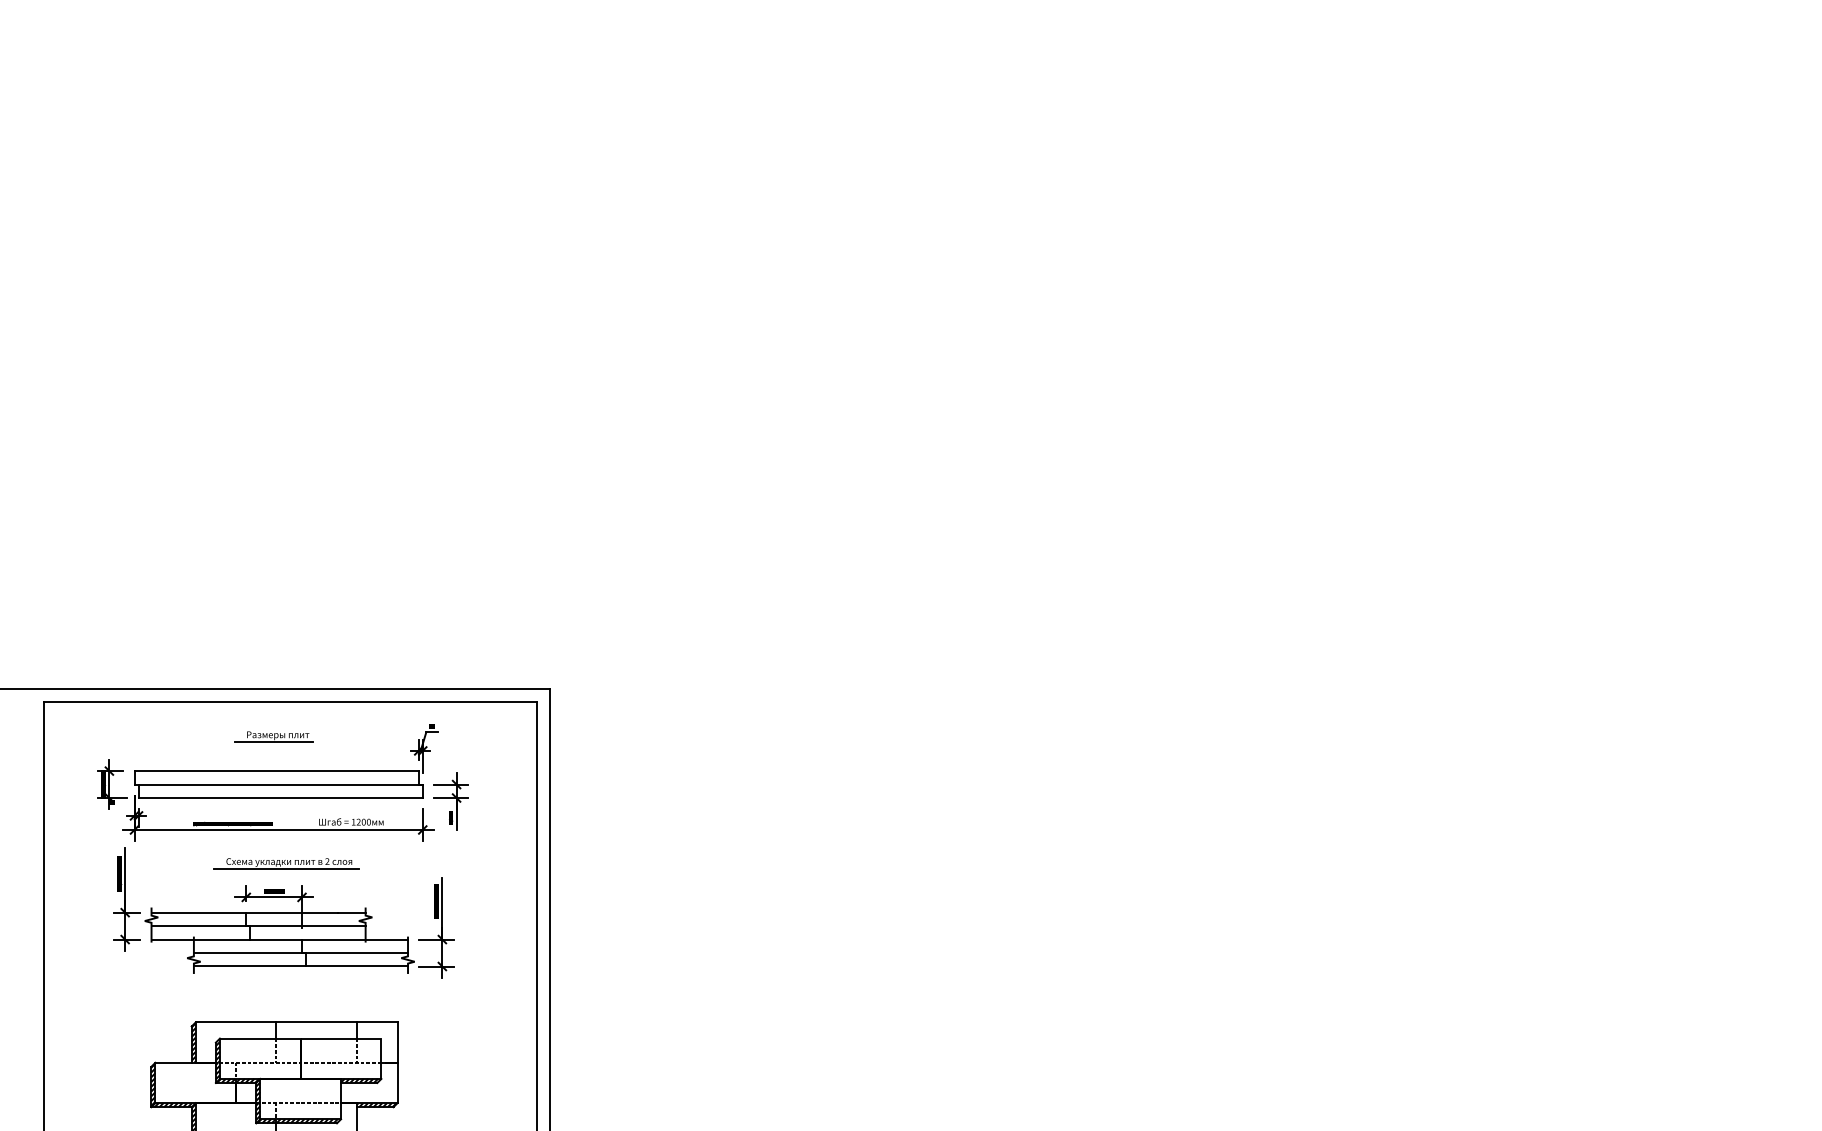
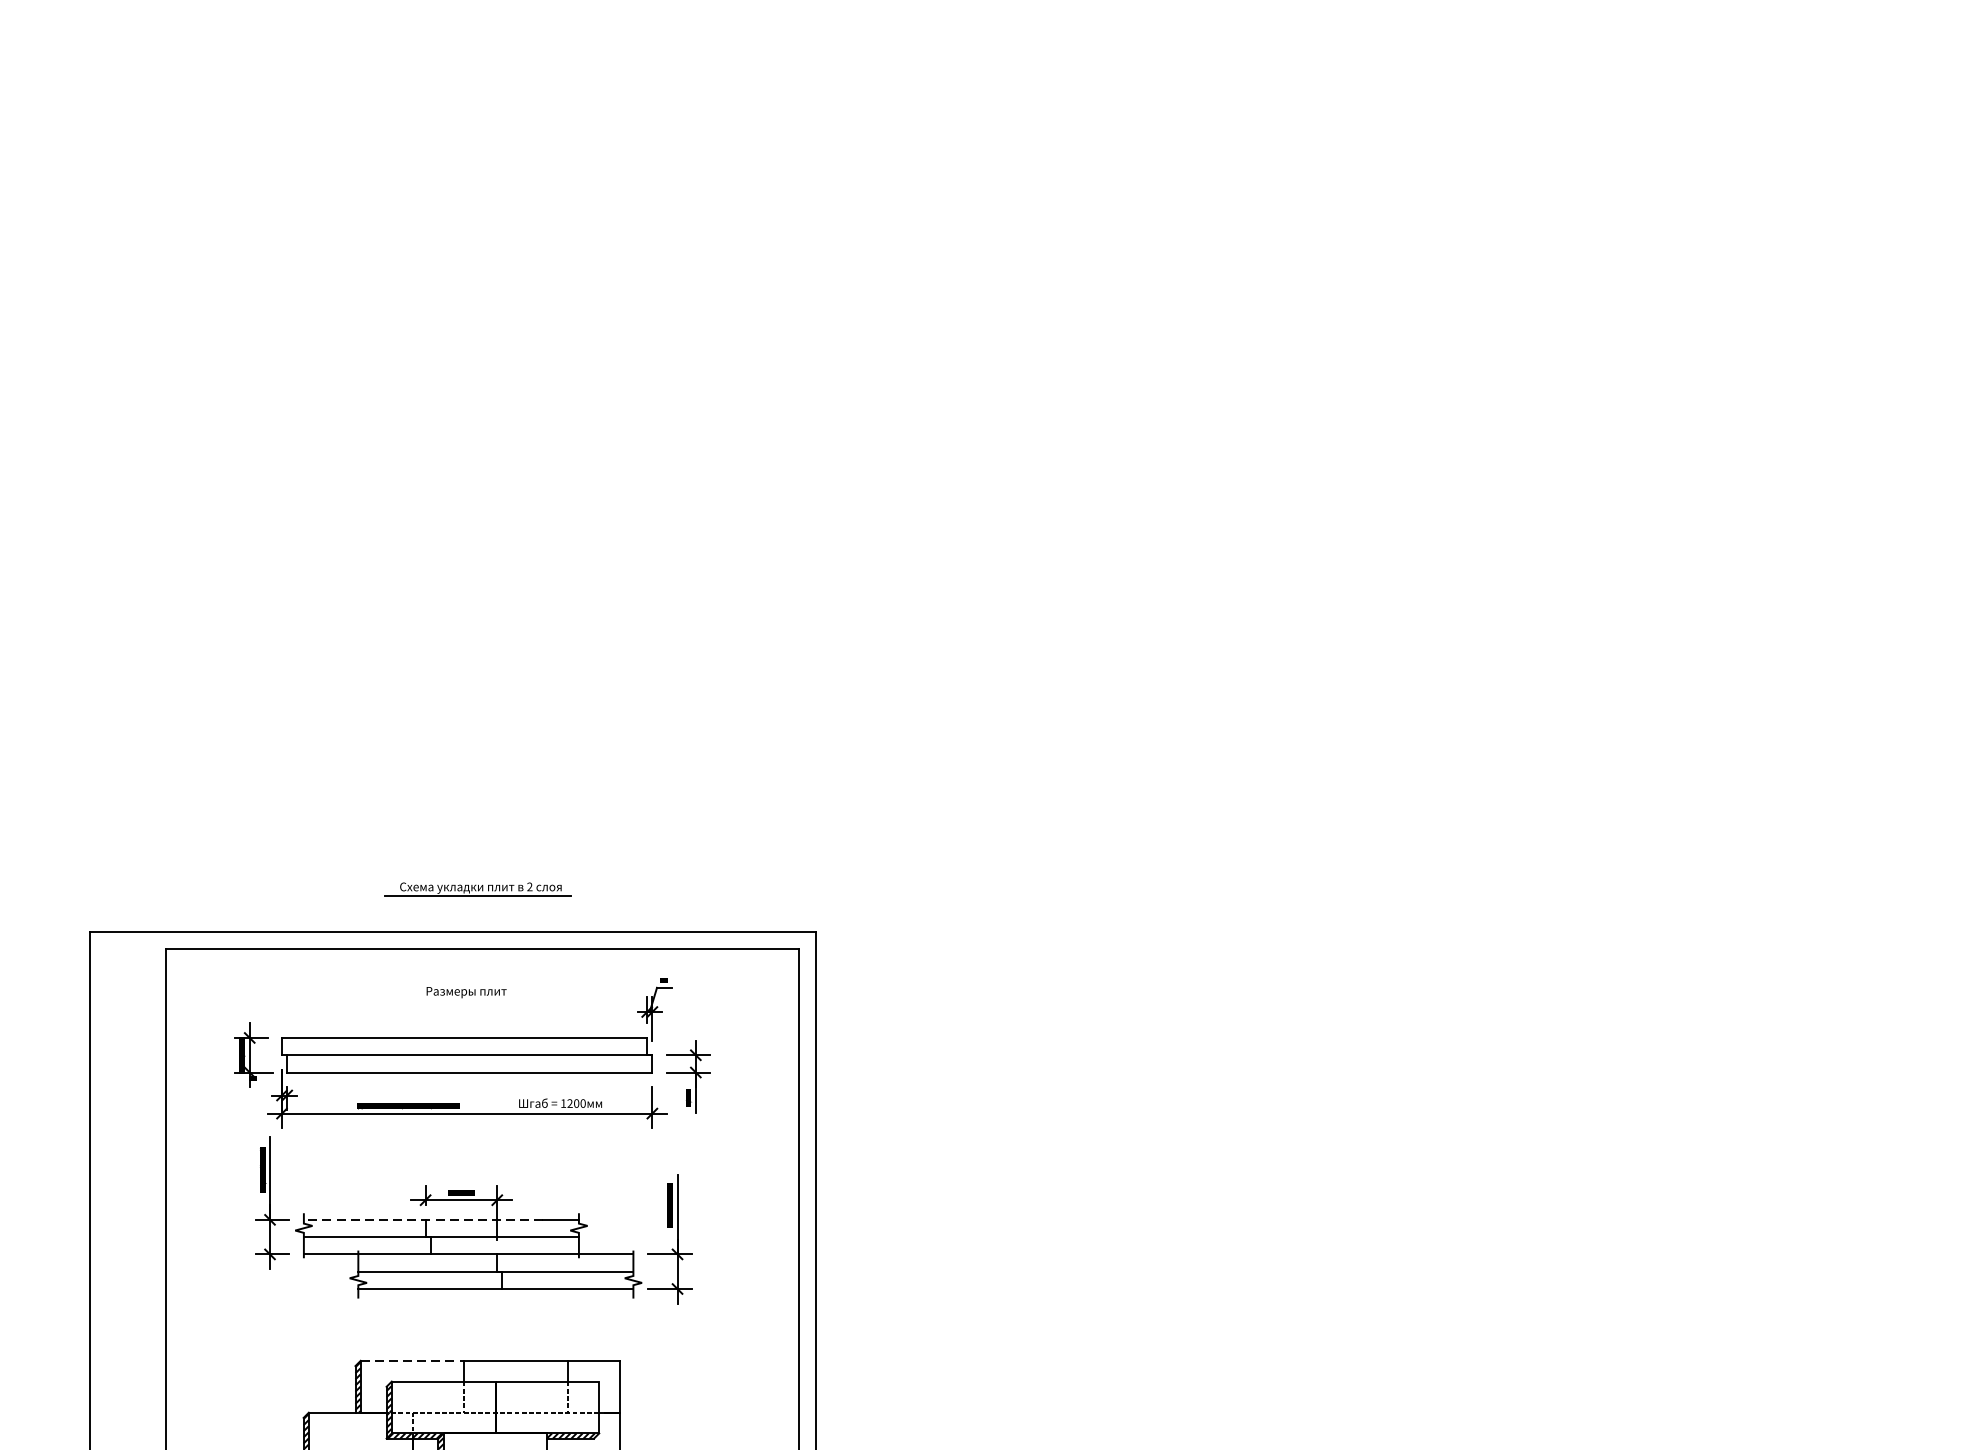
line: (273, 741) -> (460, 999), removed
part: (286, 863) -> (477, 889), moved
line: (244, 912) -> (423, 1219), solid -> dashed
line: (236, 1022) -> (413, 1360), solid -> dashed

